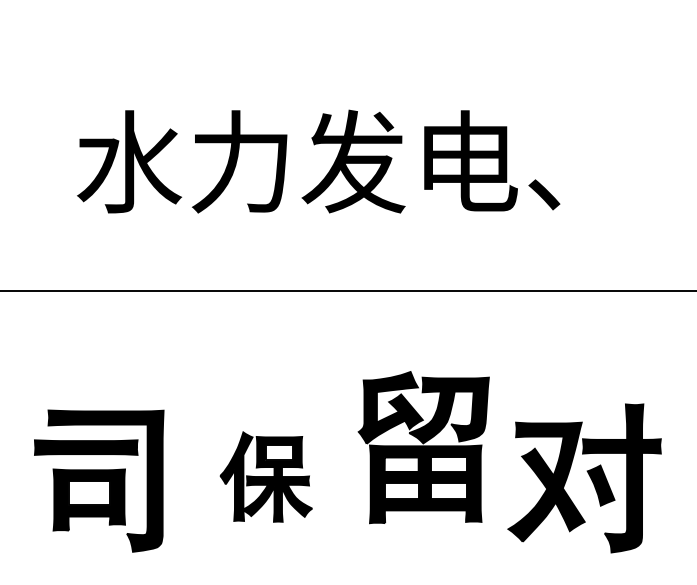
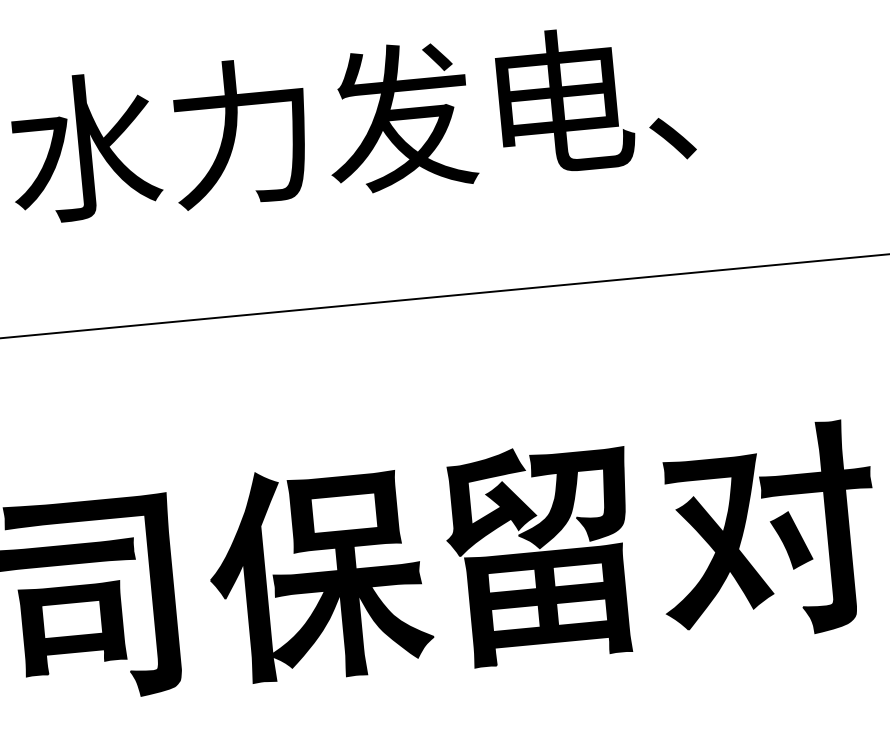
part: (423, 447) -> (540, 554), moved
part: (266, 476) -> (319, 572), size x1.67

